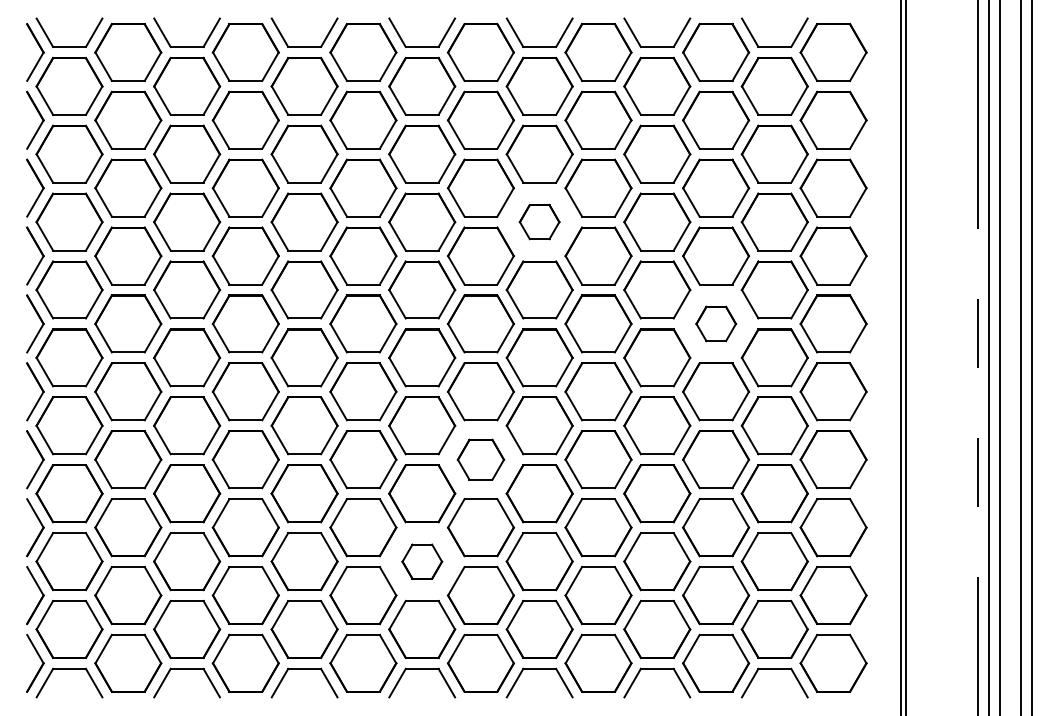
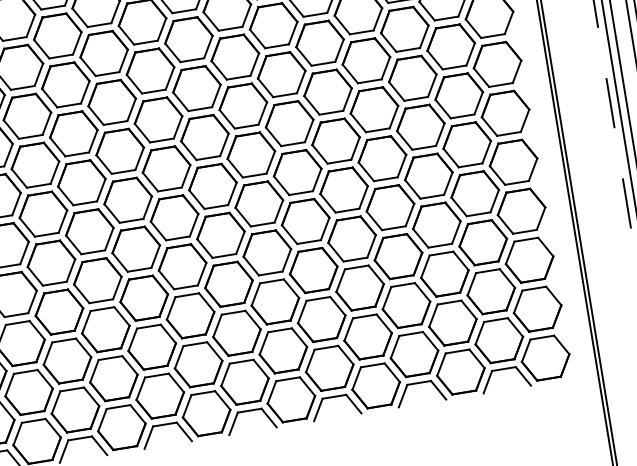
part: (539, 221) -> (281, 74), size x1.67
part: (716, 323) -> (421, 126), size x1.67
part: (480, 459) -> (267, 252), size x1.43
part: (422, 561) -> (237, 333), size x1.67

